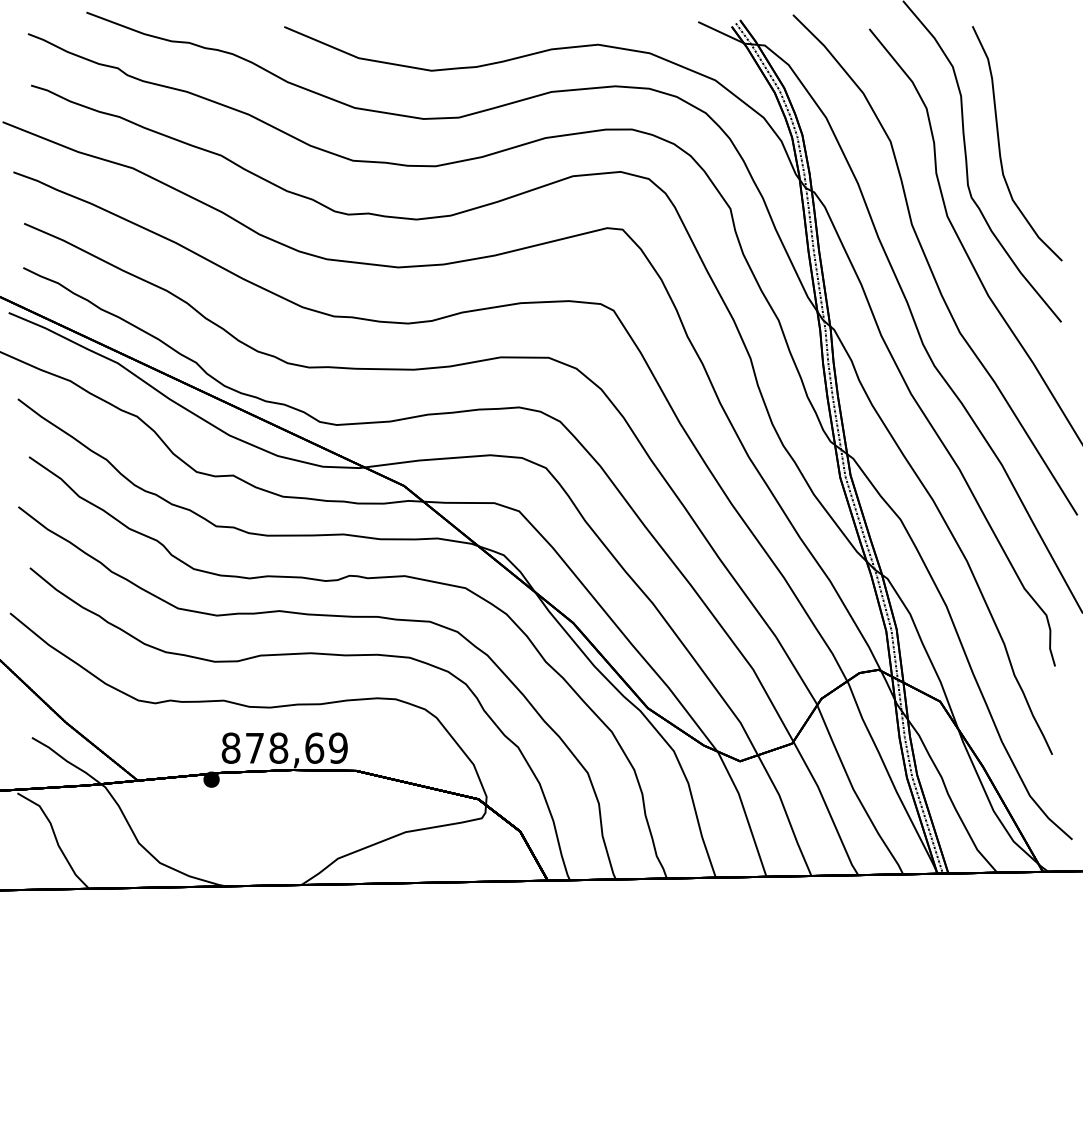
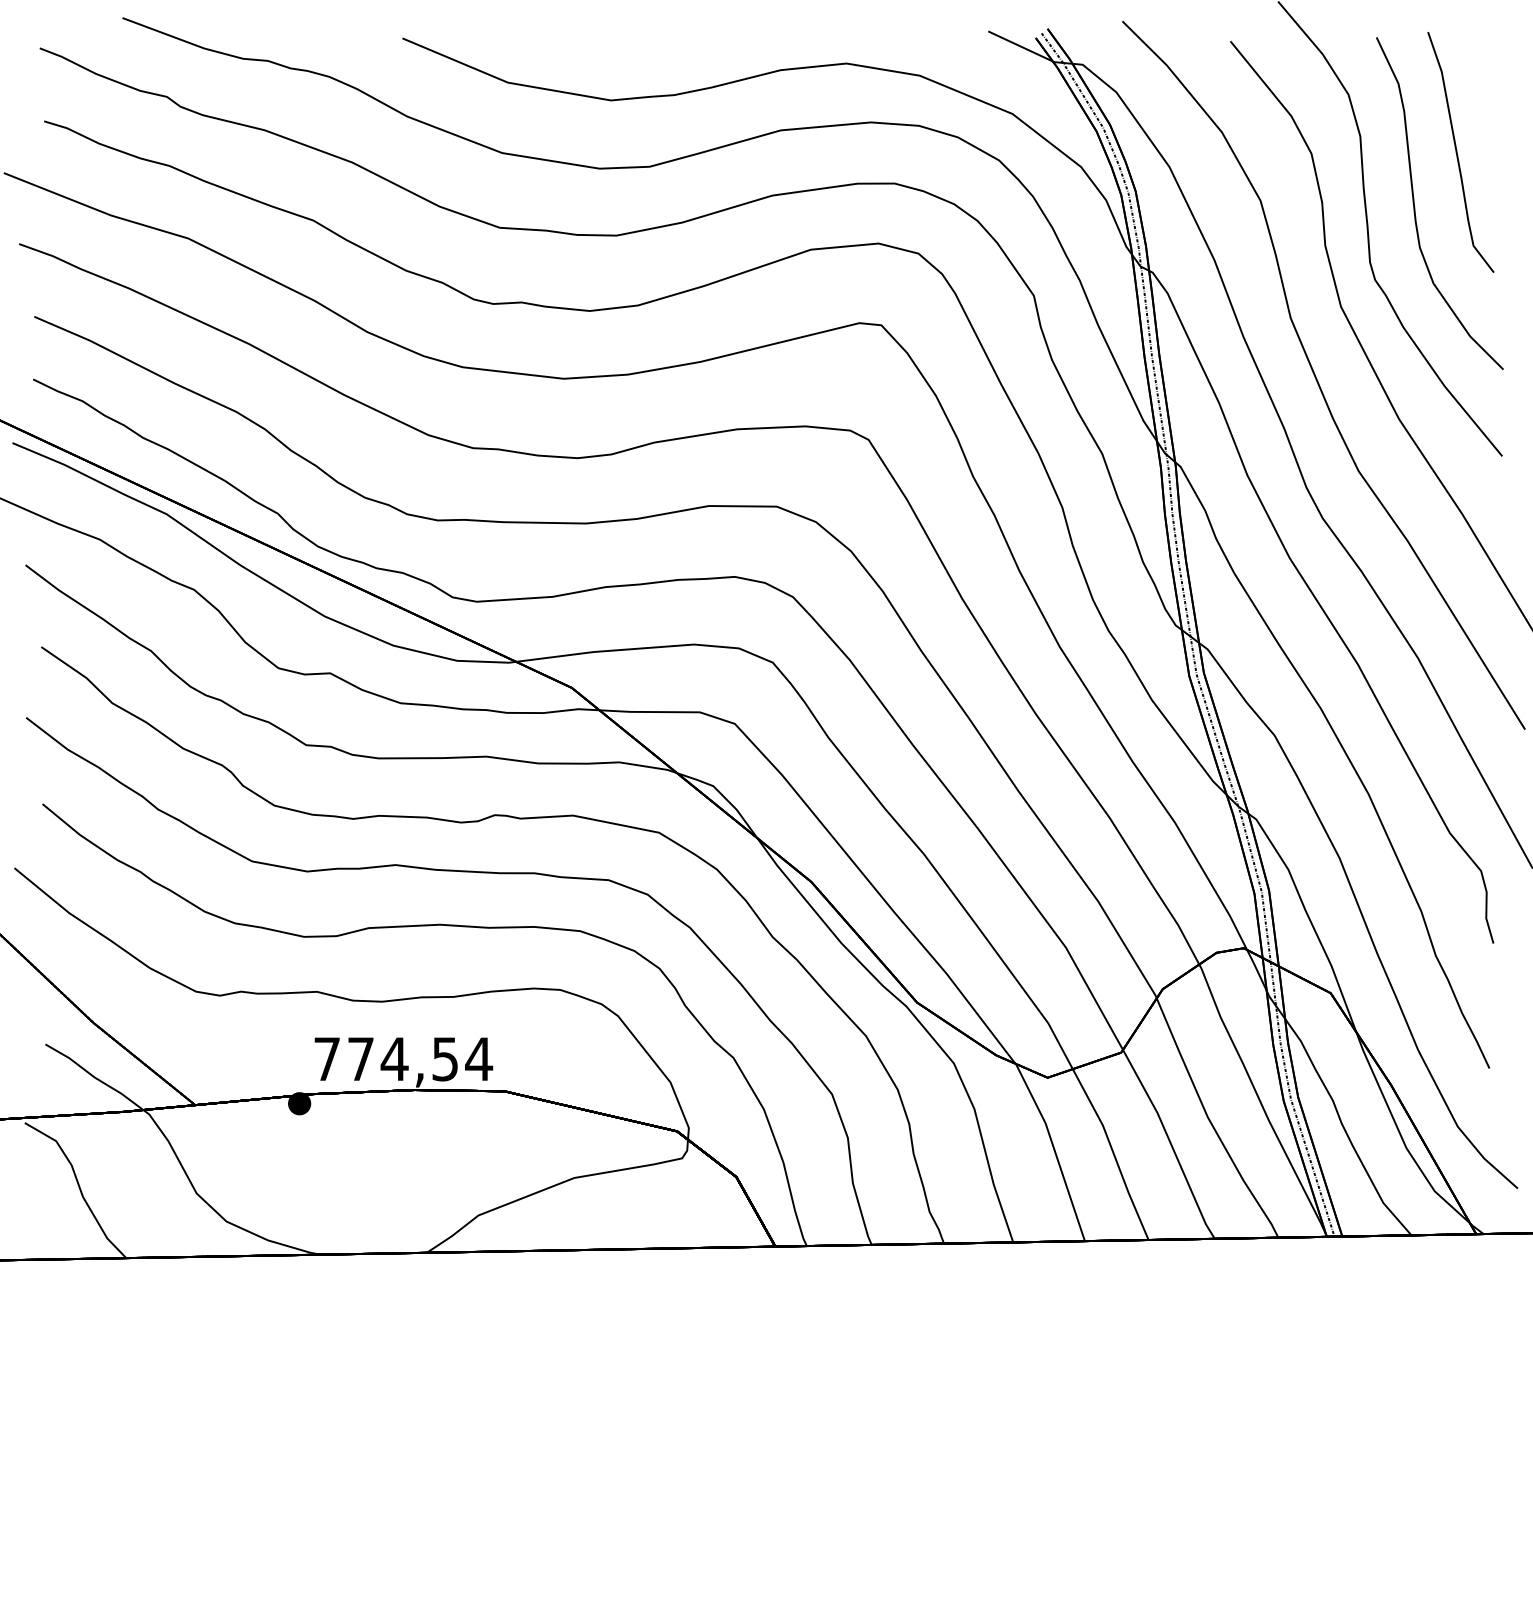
curve: (1029, 107) -> (1457, 152), added
text: (285, 748) -> (403, 1059), 878,69 -> 774,54

